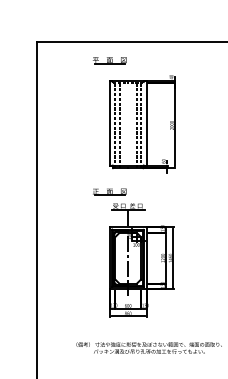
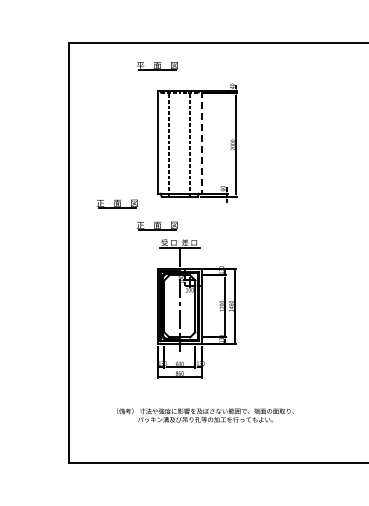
line: (146, 124) -> (202, 143), solid -> dashed
line: (115, 125) -> (164, 145), removed
line: (141, 125) -> (195, 145), removed
part: (76, 173) -> (116, 203), added

